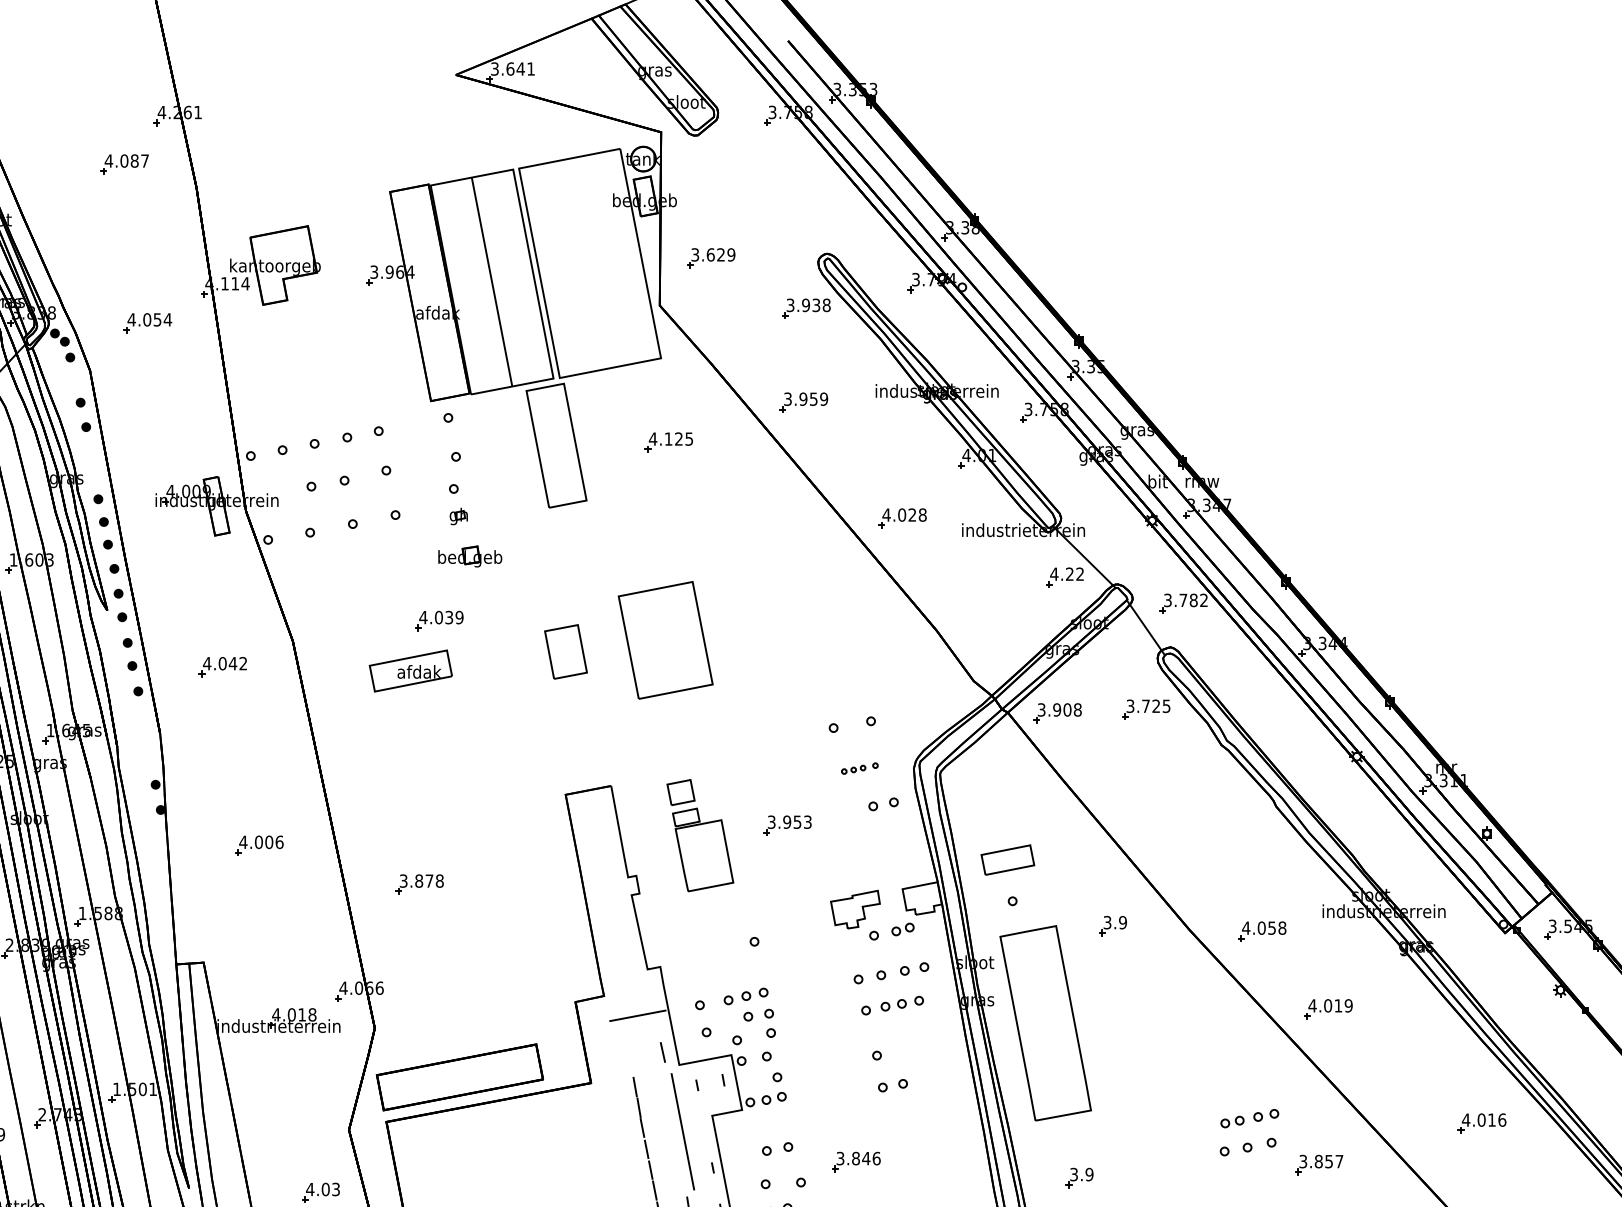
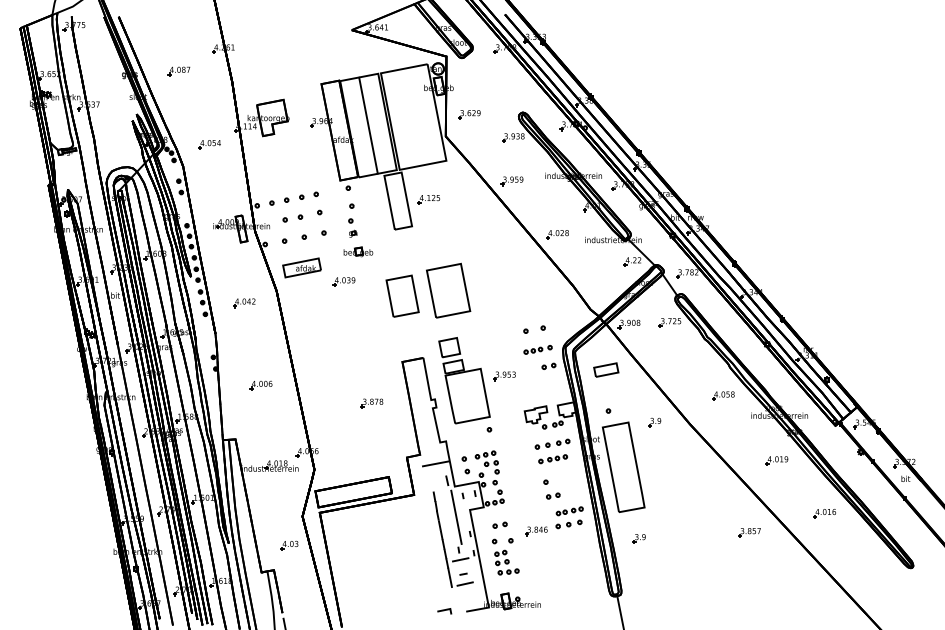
part: (123, 164) -> (178, 71), moved
part: (667, 442) -> (428, 199), moved
part: (565, 650) -> (402, 295), size x1.67
part: (409, 670) -> (301, 267), moved
part: (858, 767) -> (537, 349), size x1.67
part: (700, 834) -> (464, 380), size x1.67
part: (1008, 858) -> (606, 369), moved
part: (418, 884) -> (371, 403), moved
part: (1262, 930) -> (723, 395), moved
part: (1327, 1008) -> (776, 460), moved
part: (1249, 1132) -> (569, 517), moved

